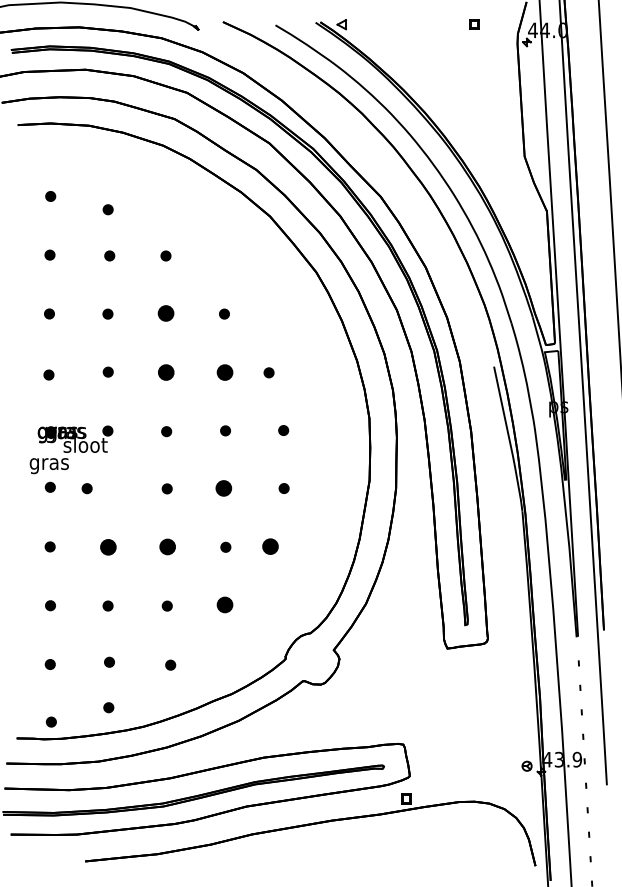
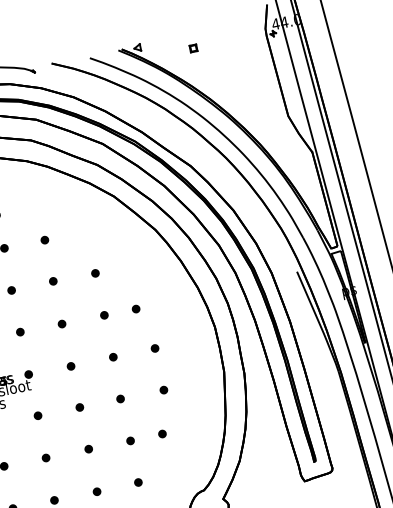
part: (474, 24) -> (193, 48), moved
part: (165, 312) -> (52, 280), size x0.62
part: (165, 372) -> (61, 324), size x0.62
part: (224, 372) -> (104, 315), size x0.62
part: (86, 488) -> (37, 415), moved
part: (223, 488) -> (120, 398), size x0.62
part: (108, 546) -> (46, 457), size x0.62
part: (167, 546) -> (88, 448), size x0.62
part: (269, 546) -> (161, 433), size x0.62
part: (224, 604) -> (137, 482), size x0.62

